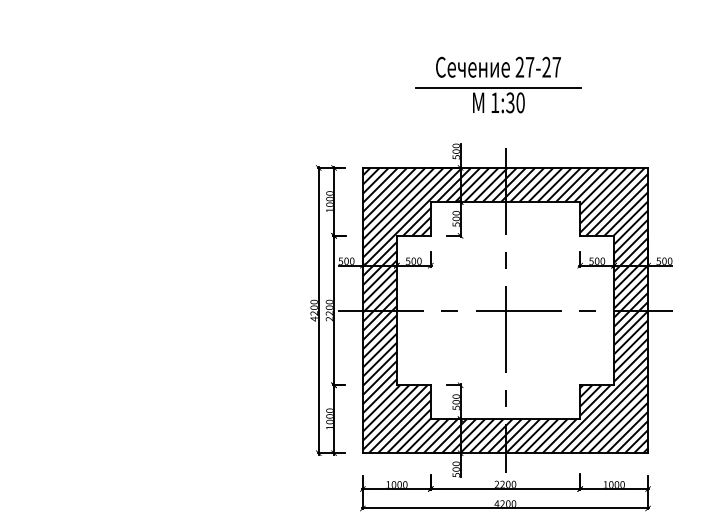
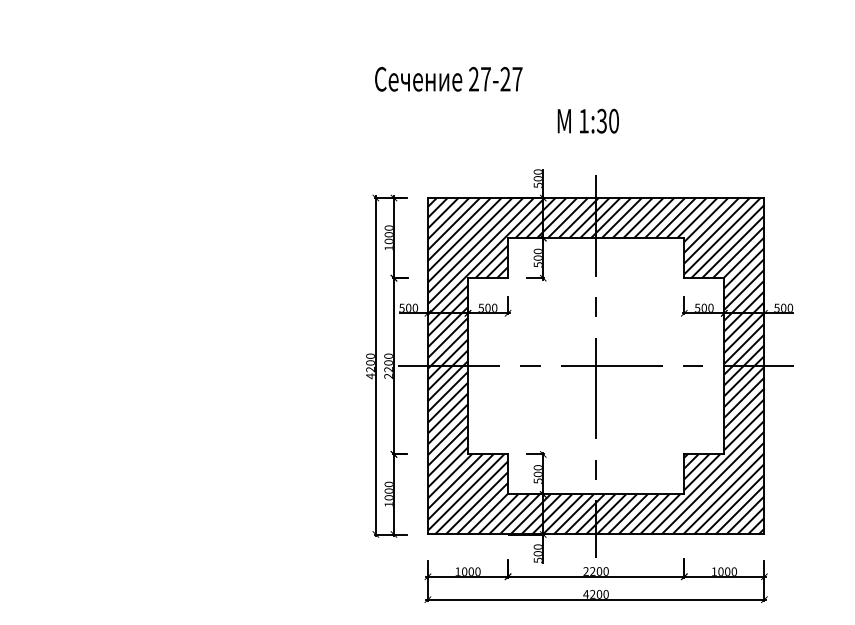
text: (498, 66) -> (448, 78), moved
line: (498, 87) -> (587, 103), removed

